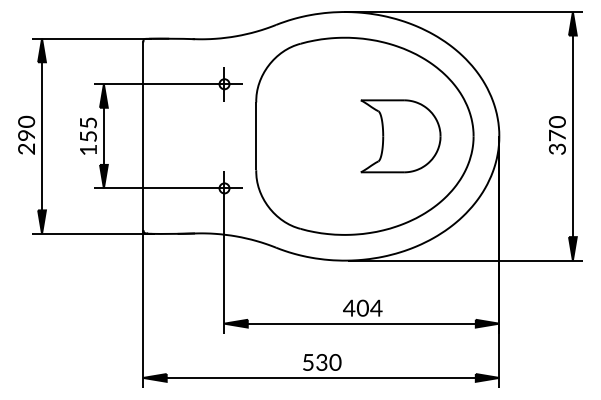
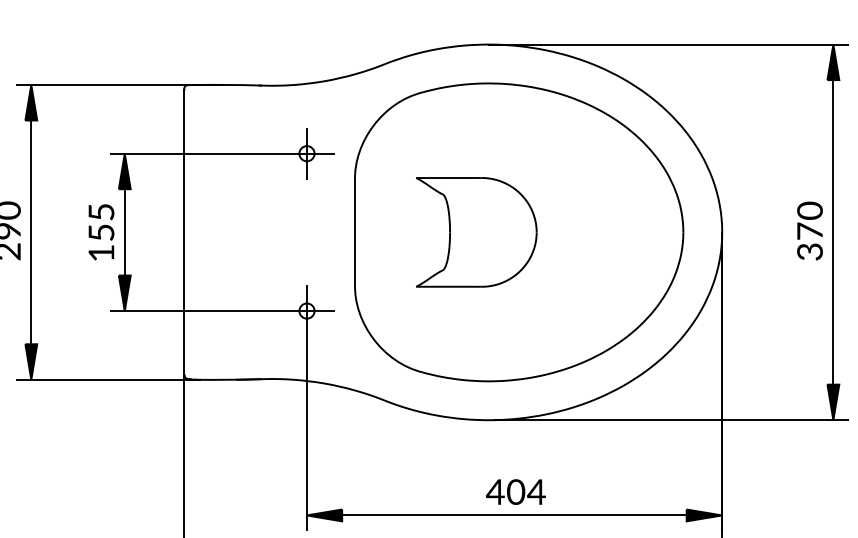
part: (400, 136) -> (476, 232), moved

